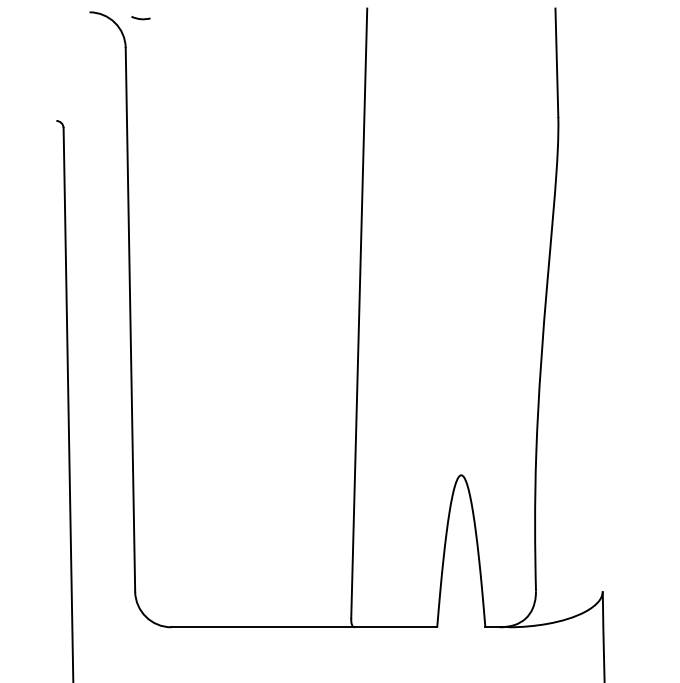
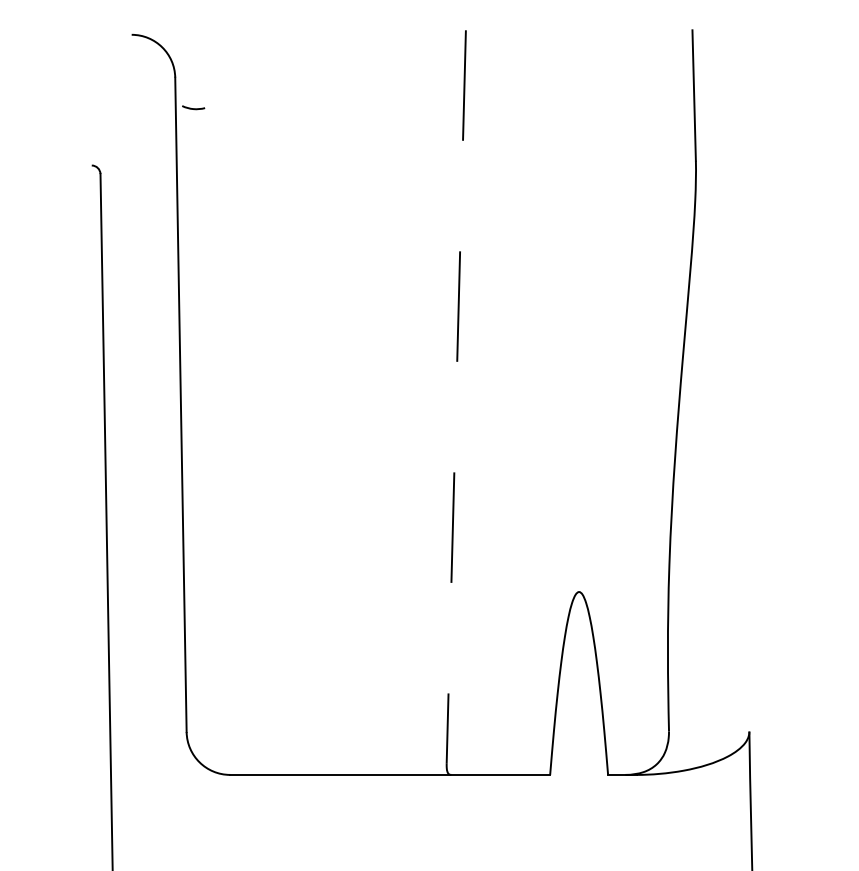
curve: (140, 18) -> (193, 108), moved
line: (359, 313) -> (456, 397), solid -> dashed

